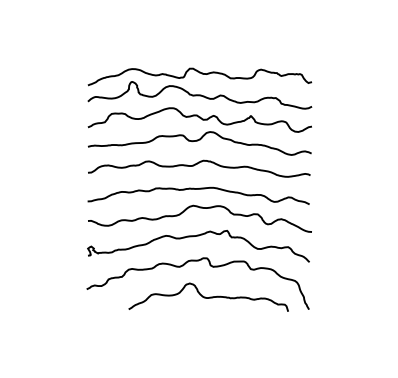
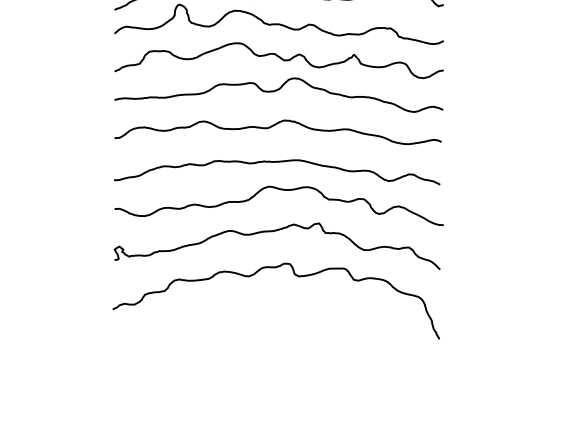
curve: (209, 296) -> (293, 319), removed

